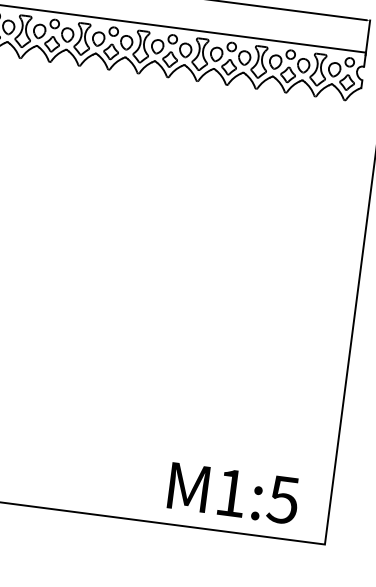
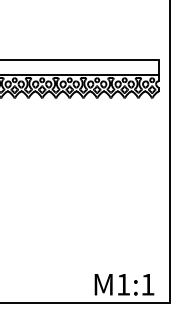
text: (282, 499) -> (147, 284), 1:5 -> 1:1

